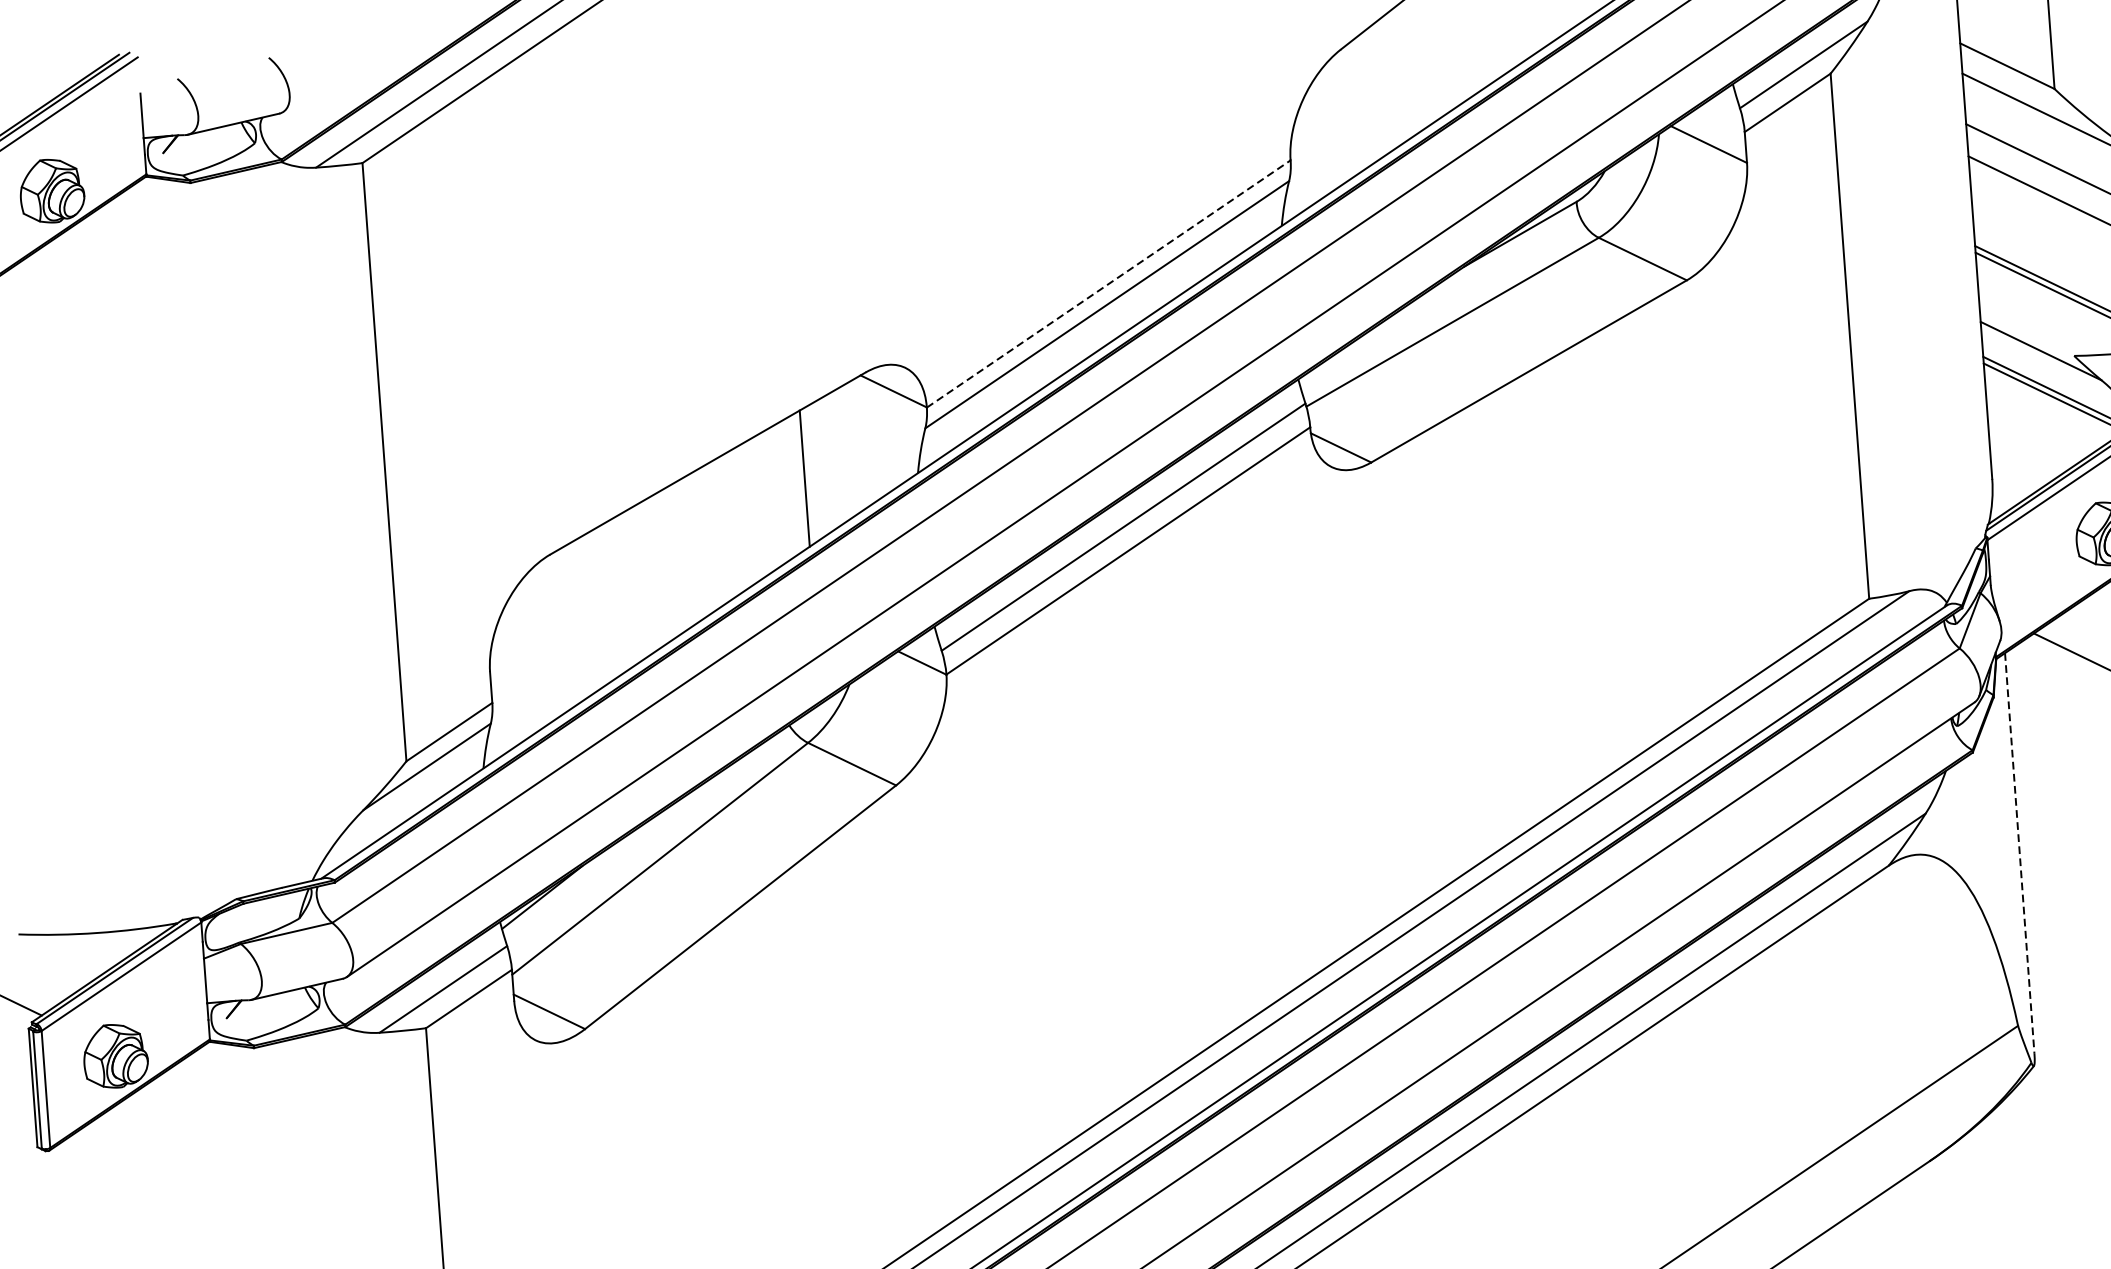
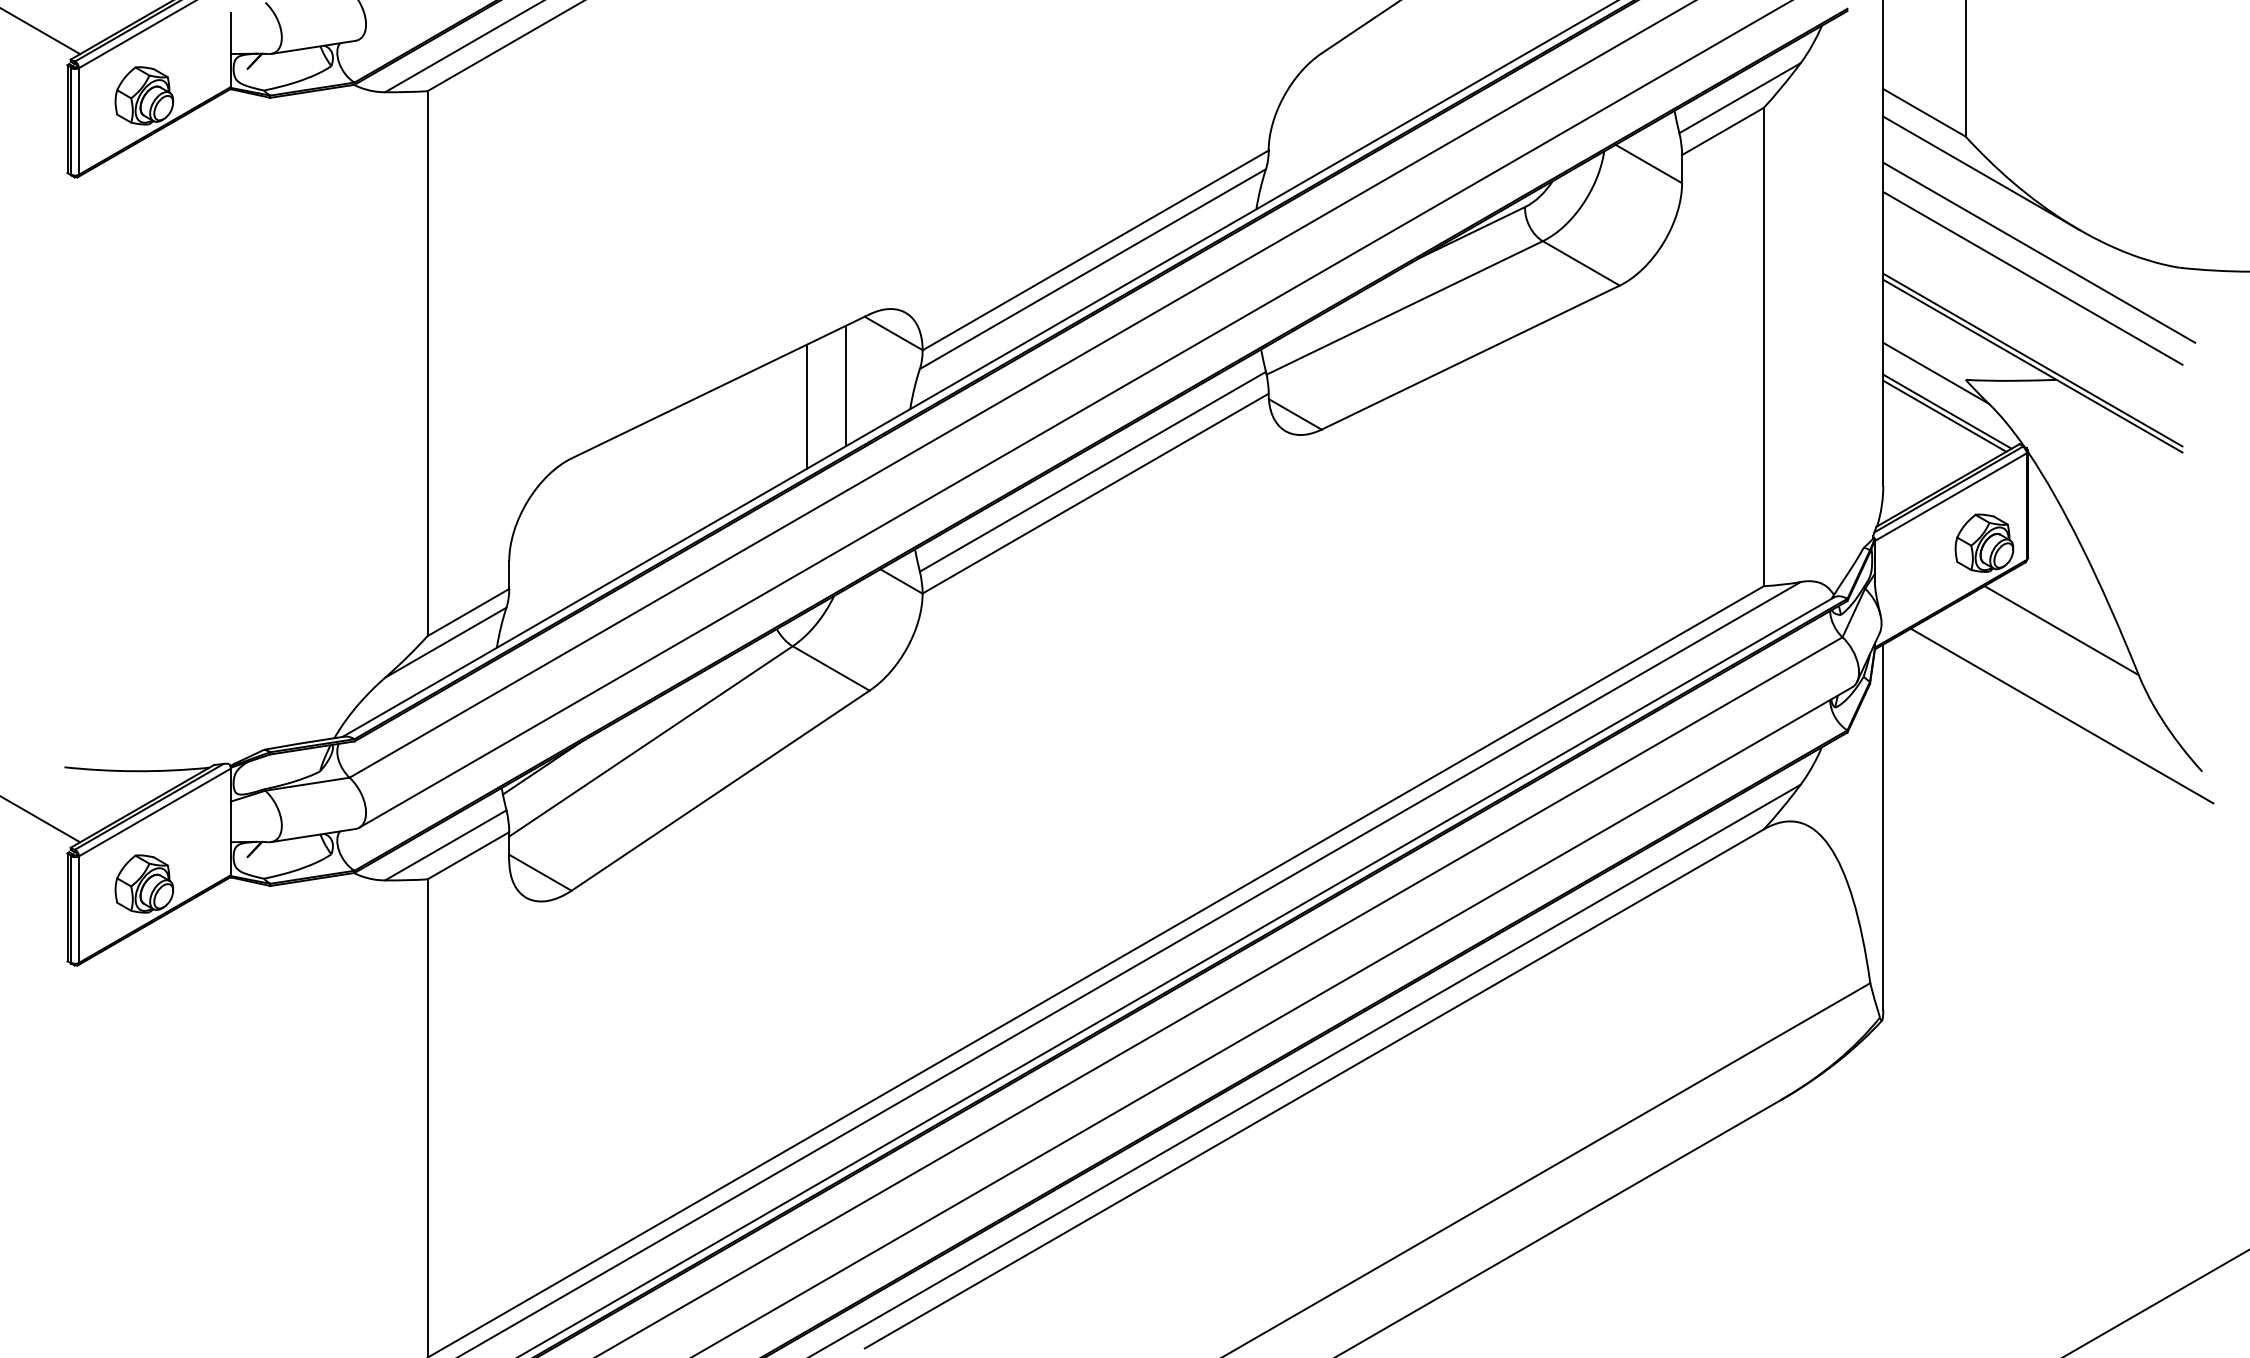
line: (1108, 284) -> (1095, 250), dashed -> solid
line: (845, 452) -> (845, 385), added
line: (2020, 853) -> (1883, 827), dashed -> solid

